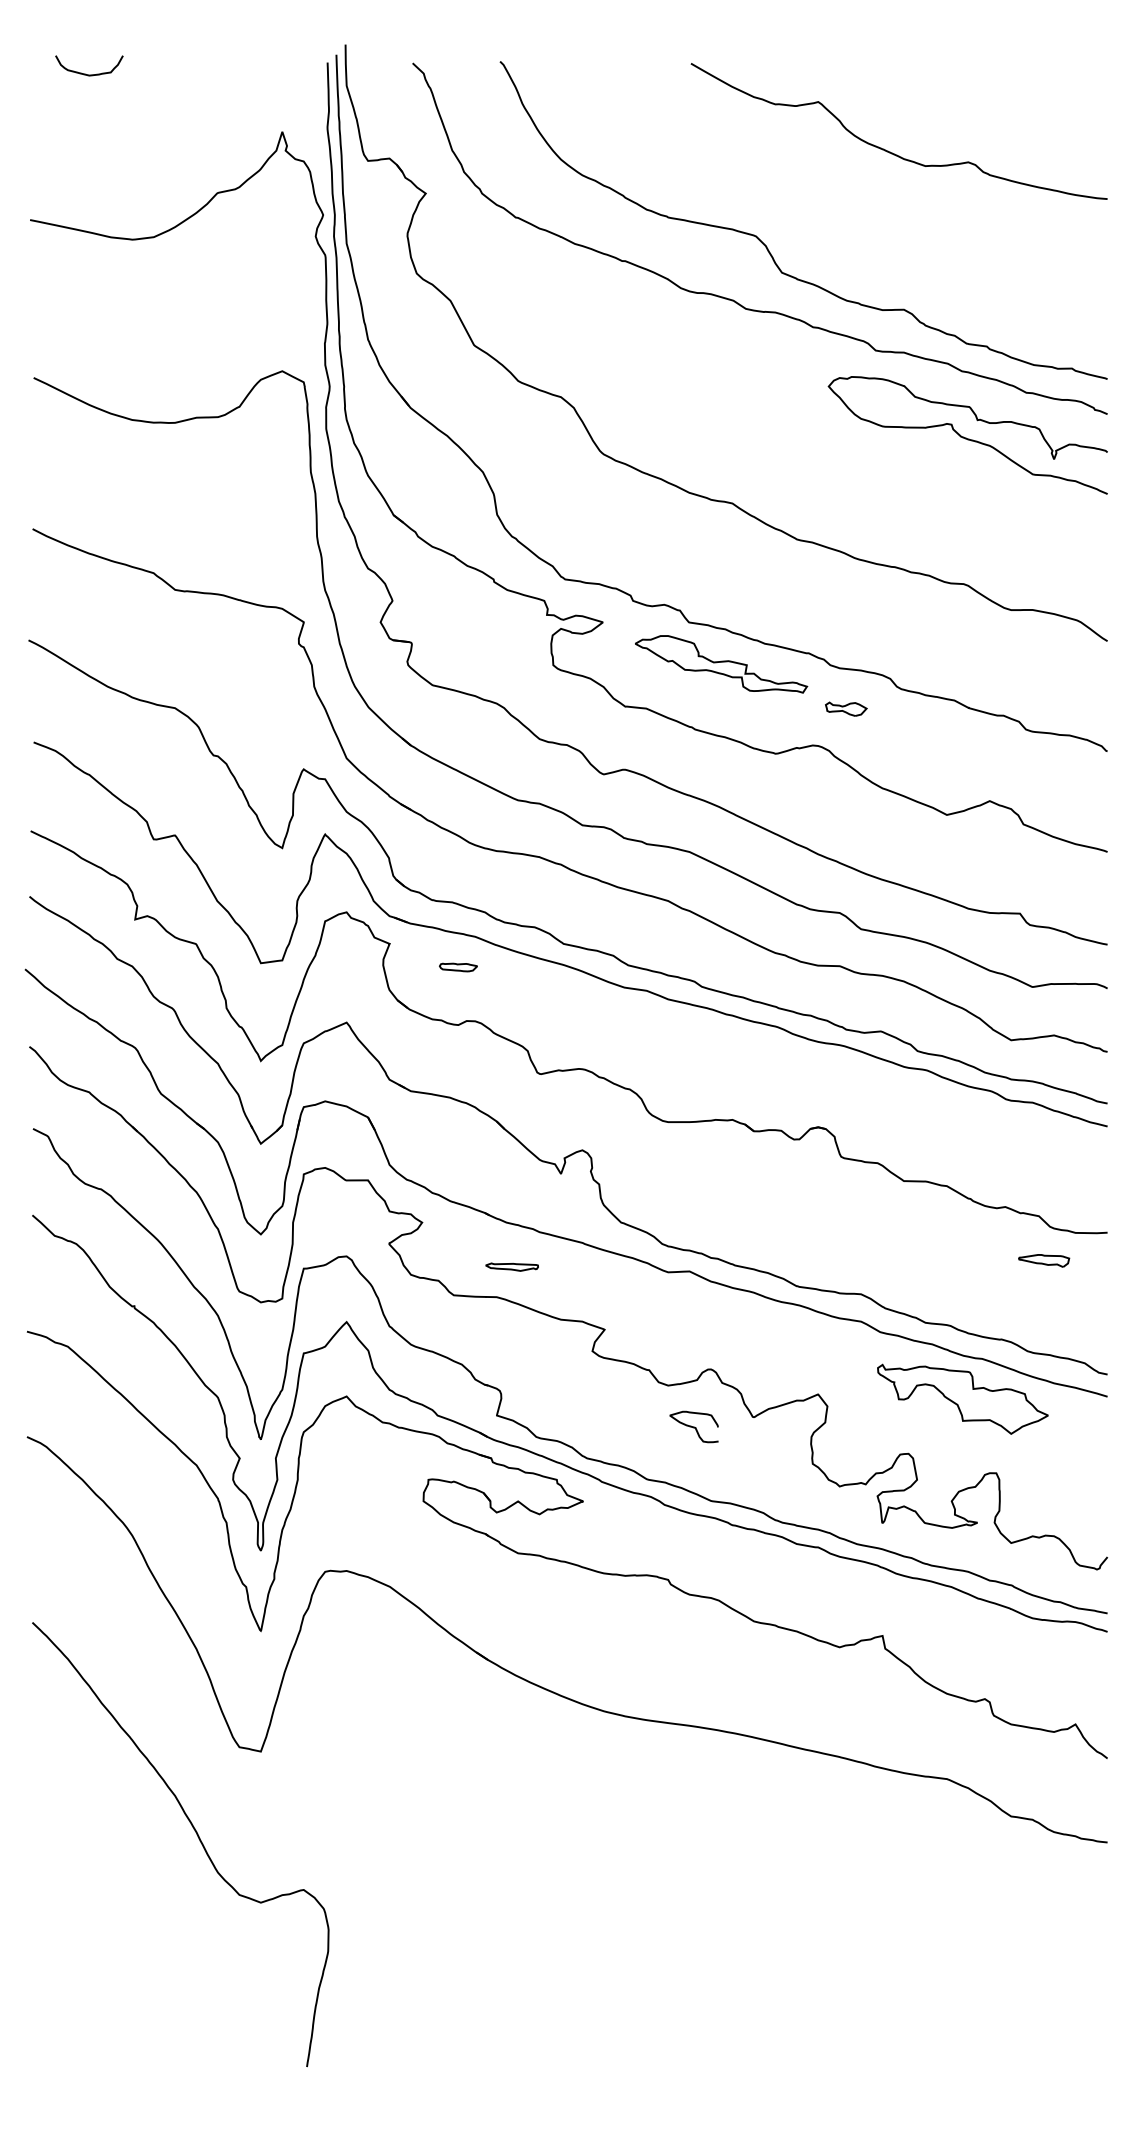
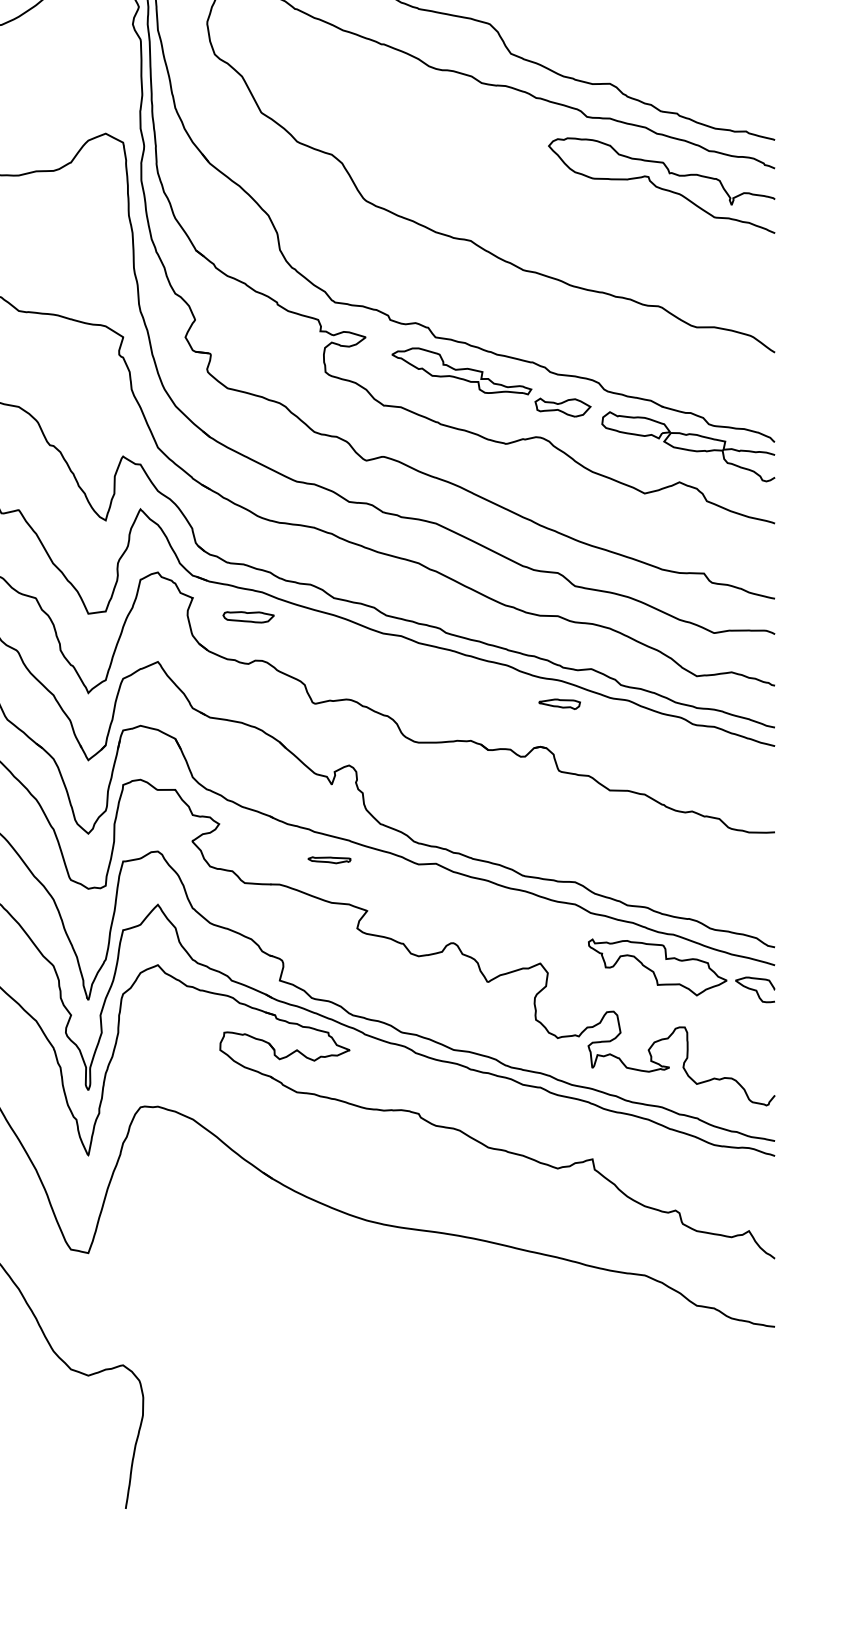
part: (846, 709) -> (563, 408), size x1.67
part: (1000, 756) -> (688, 446), added
part: (458, 967) -> (248, 617), size x1.67
part: (1044, 1260) -> (560, 704), moved
part: (511, 1266) -> (328, 859), moved
curve: (693, 1426) -> (754, 989), moved

